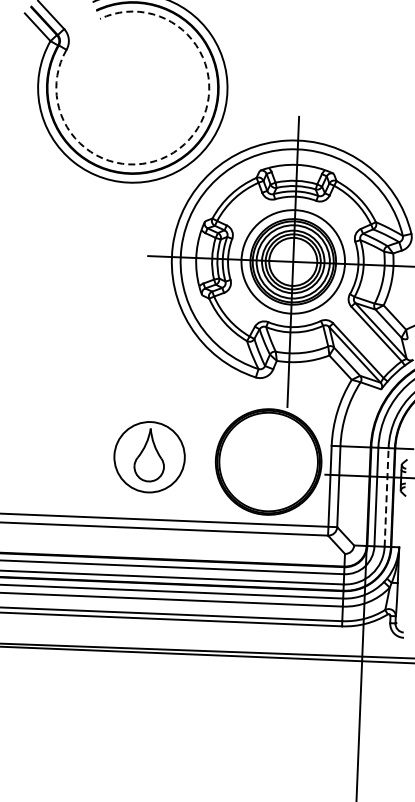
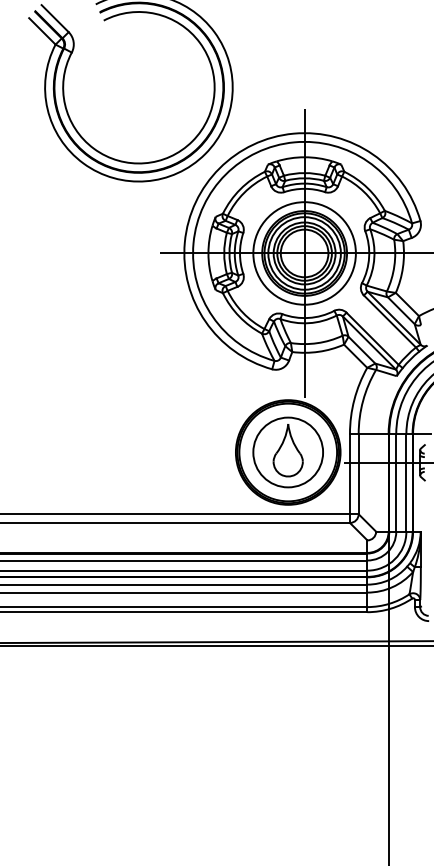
arc: (184, 144) -> (192, 141), dashed -> solid
part: (148, 457) -> (287, 452), moved
line: (386, 497) -> (406, 482), dashed -> solid

